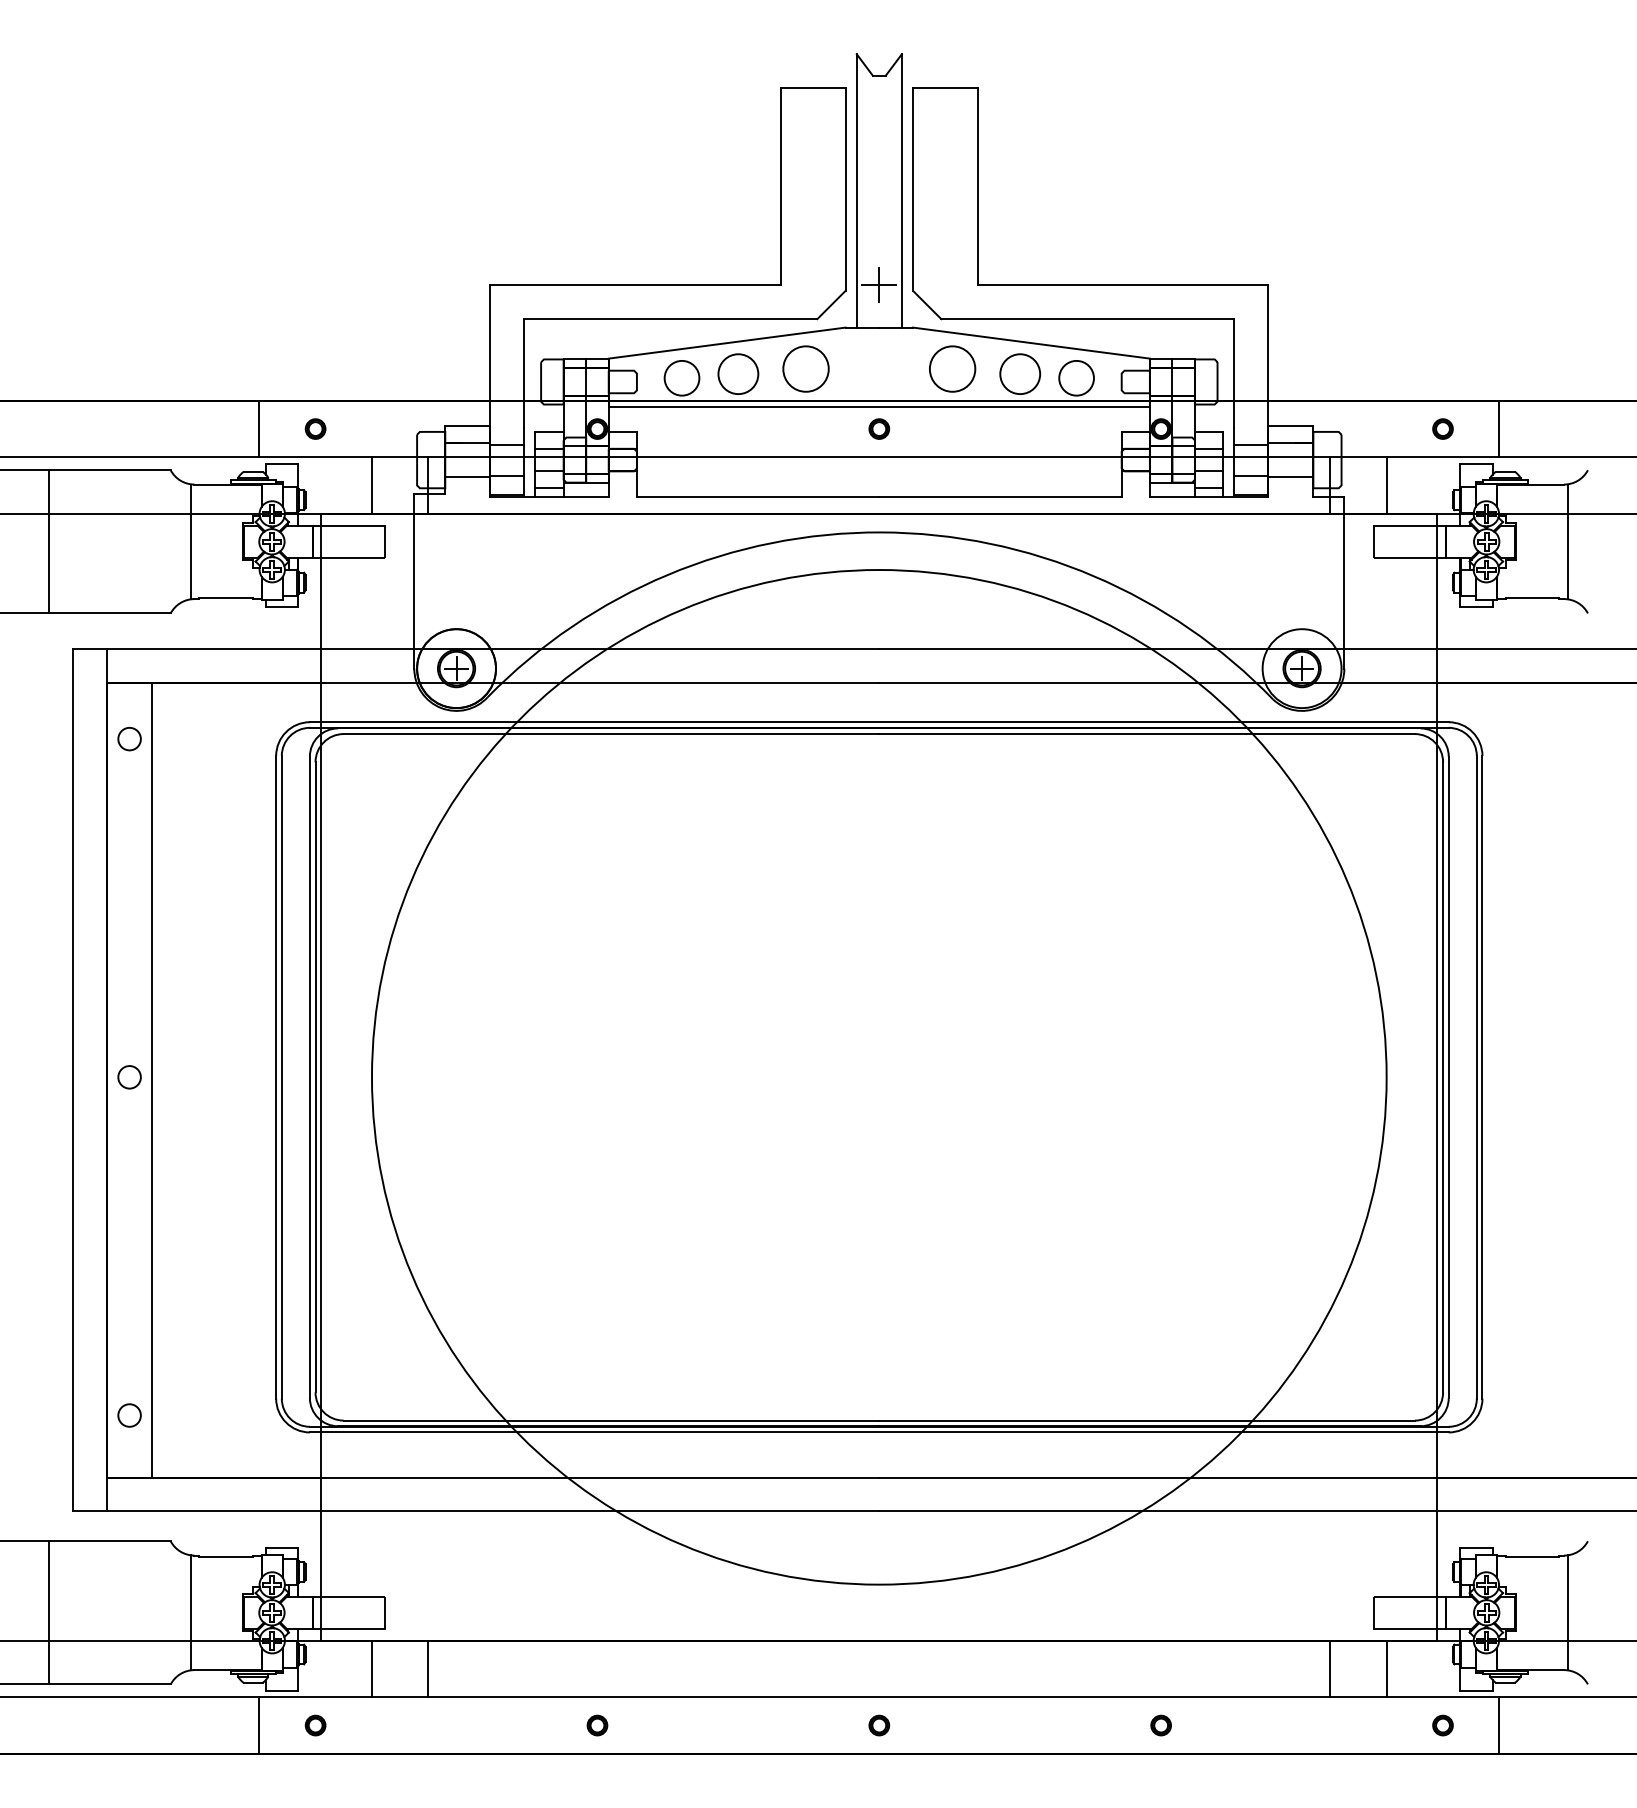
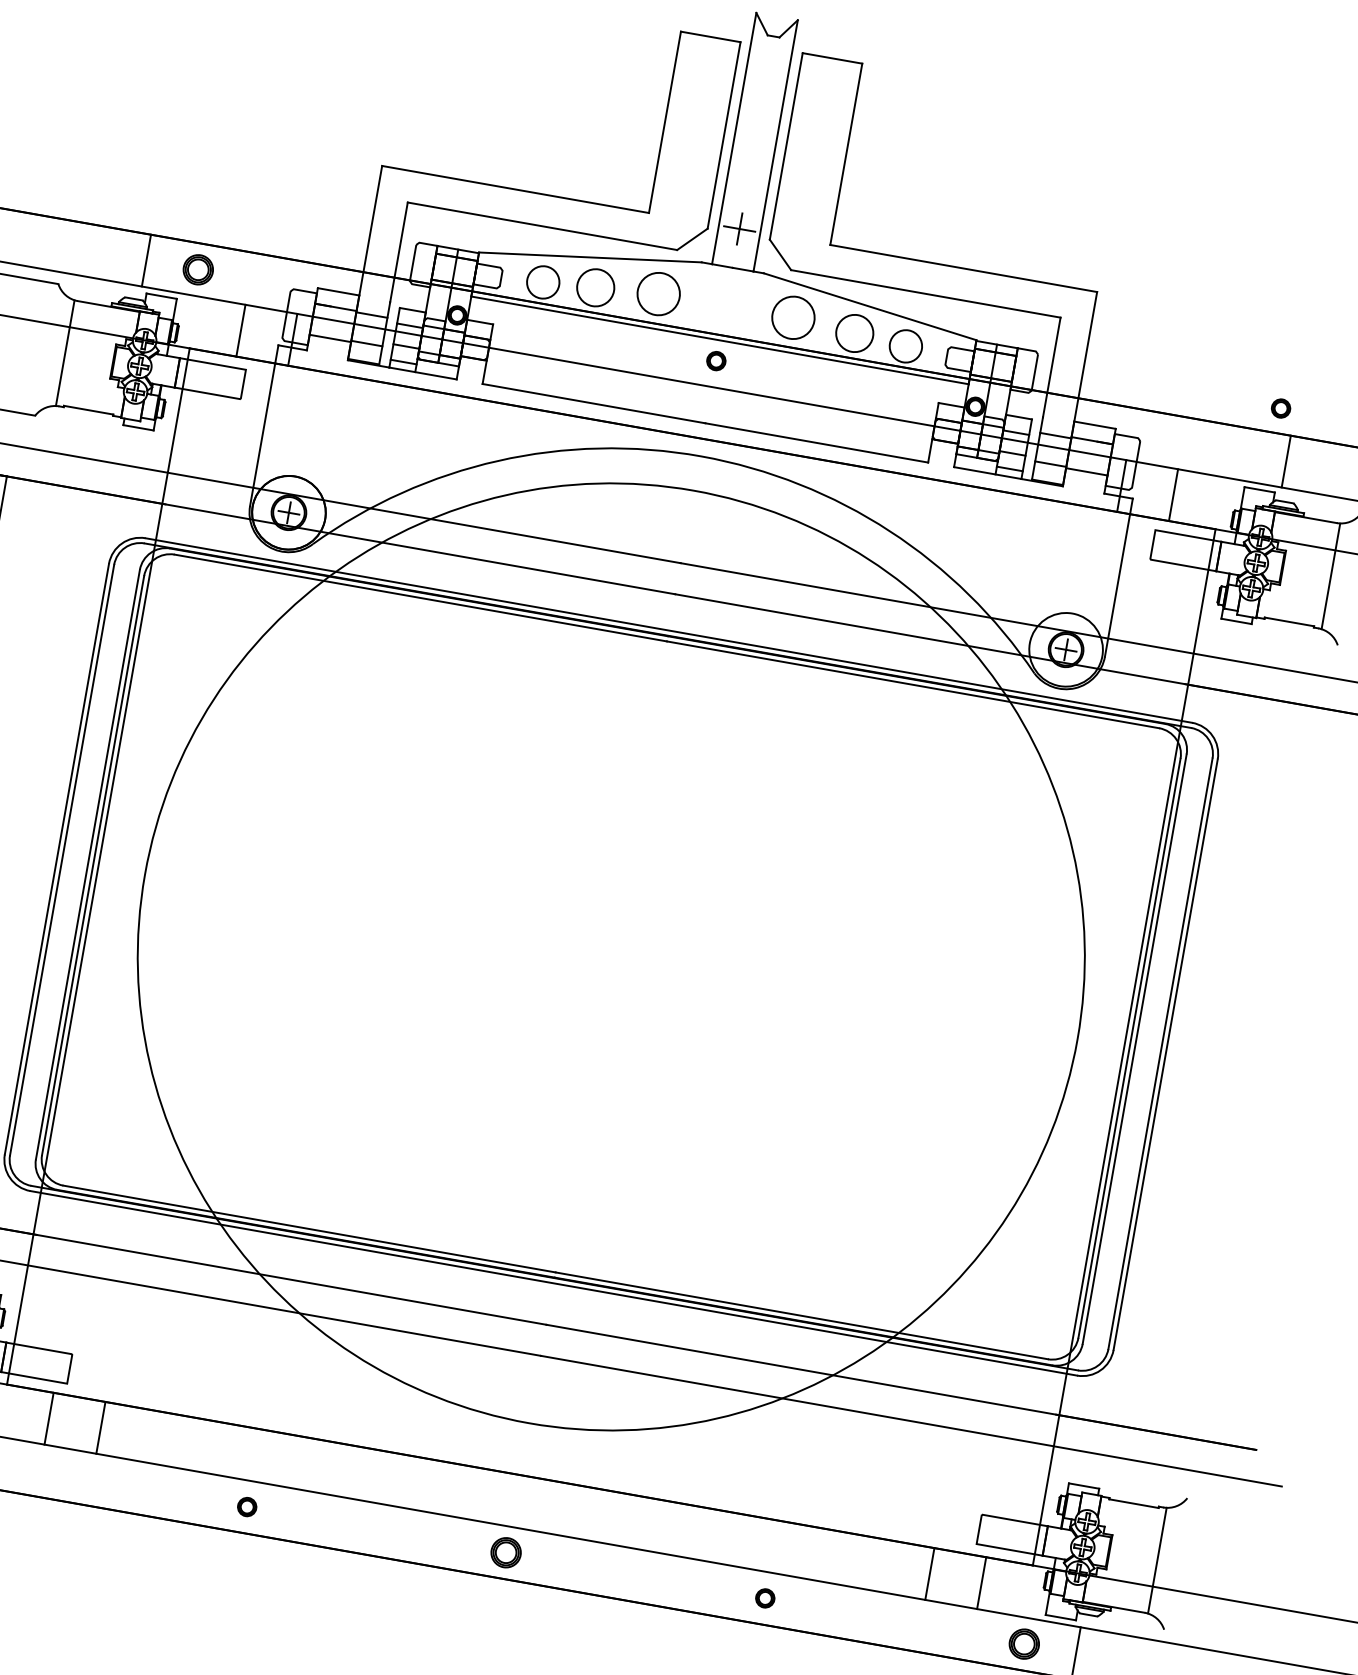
part: (315, 428) -> (198, 269), size x1.6
part: (1442, 428) -> (1280, 407), moved
part: (879, 1725) -> (506, 1552), size x1.6
part: (1442, 1725) -> (1023, 1643), size x1.6

